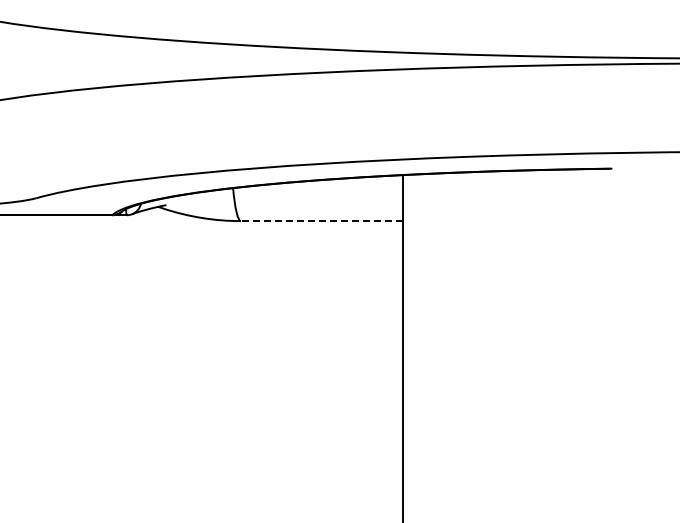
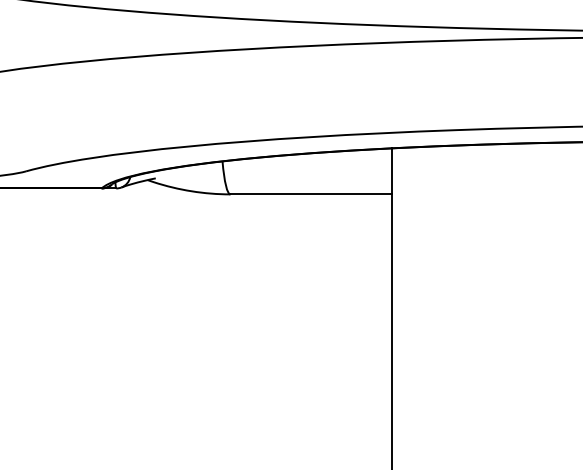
line: (321, 221) -> (310, 194), dashed -> solid

